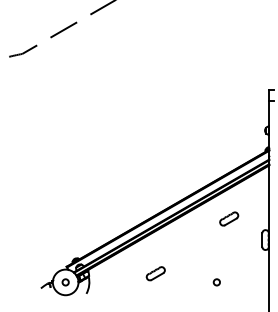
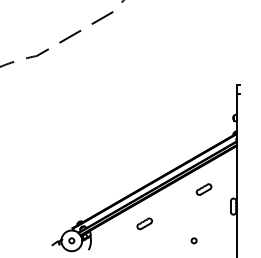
part: (155, 273) -> (144, 223), moved

